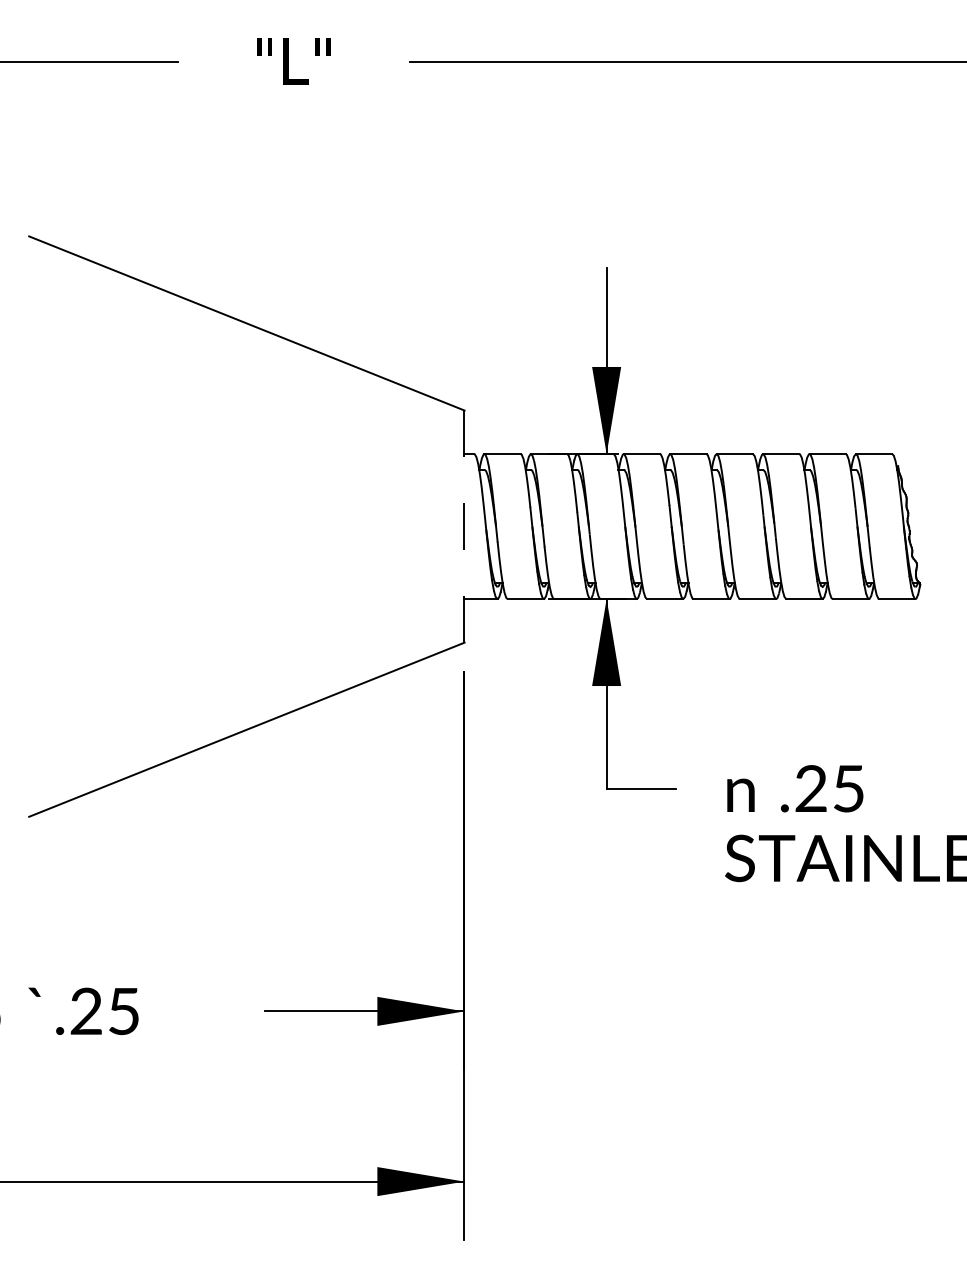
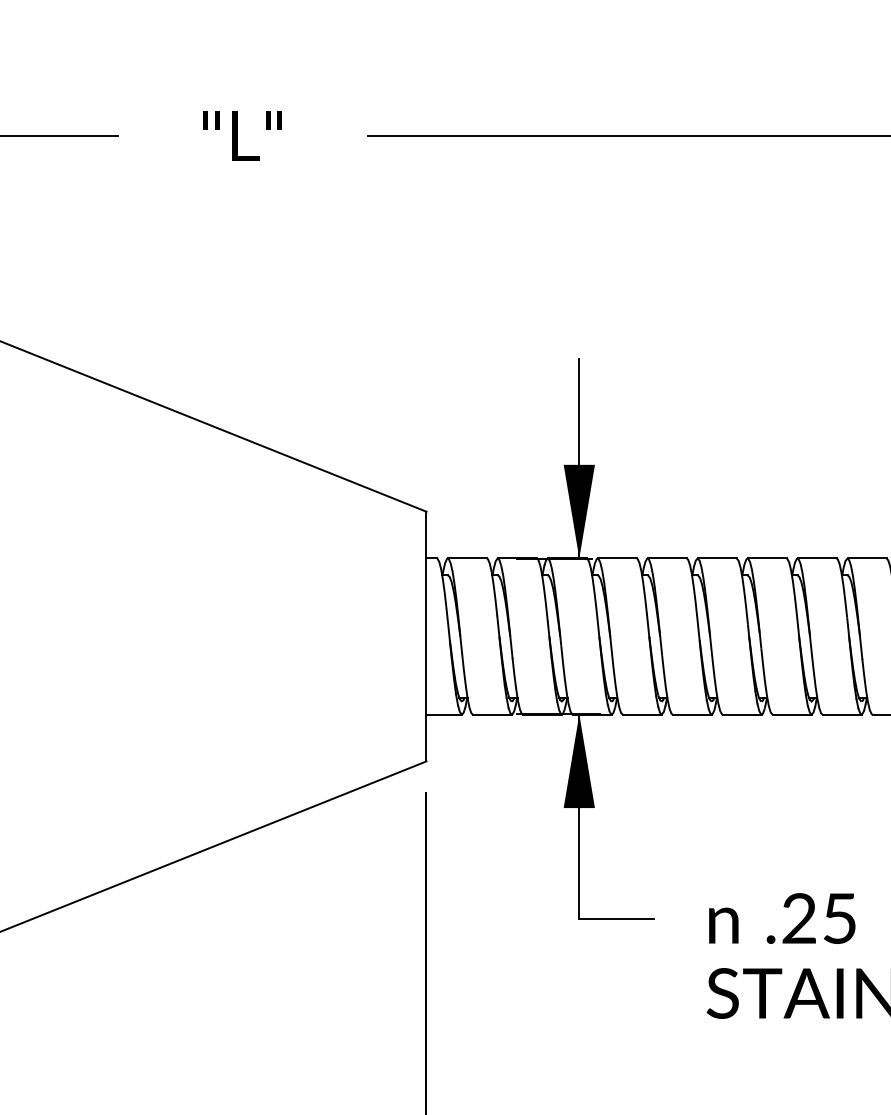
line: (464, 527) -> (426, 637), dashed -> solid

